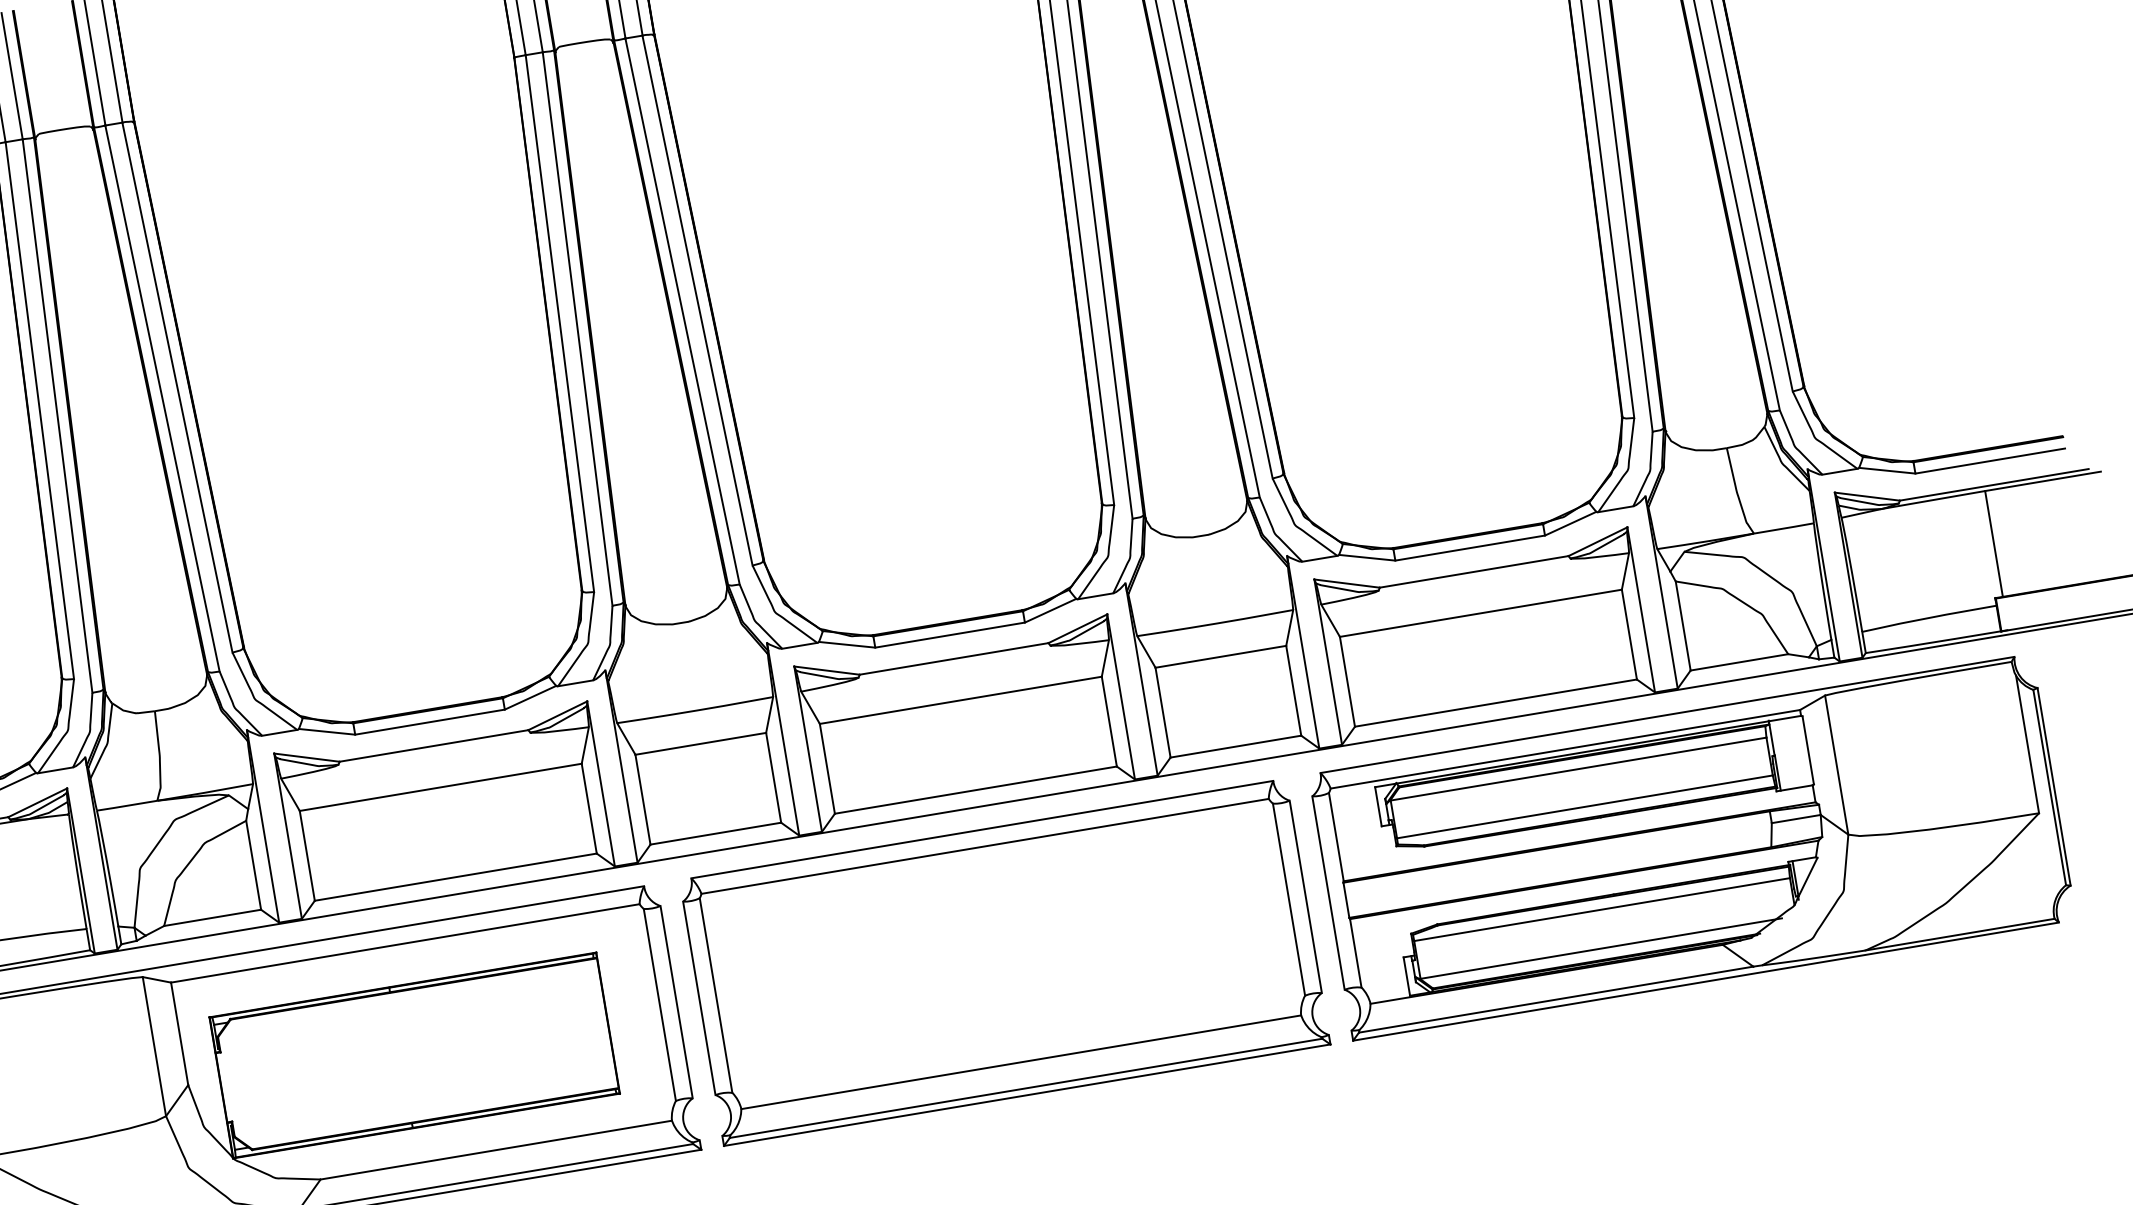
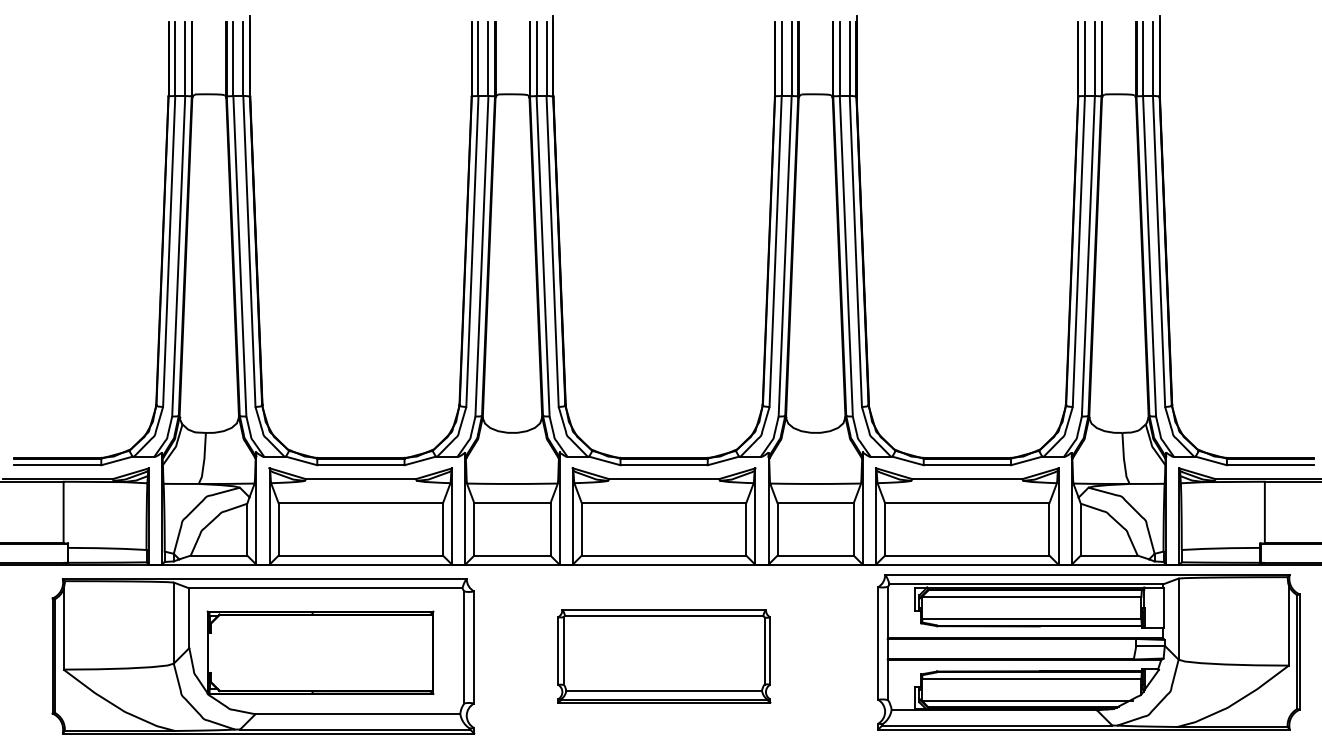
part: (1691, 848) -> (1088, 652), moved
part: (1005, 963) -> (664, 656), size x0.6

